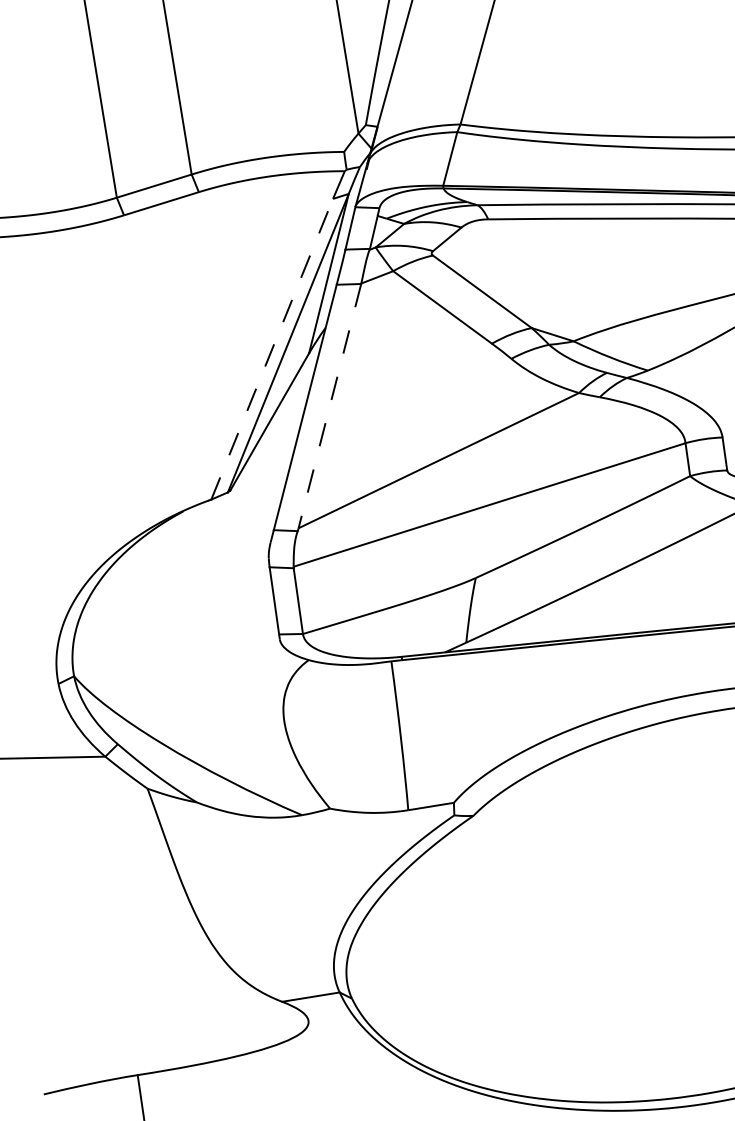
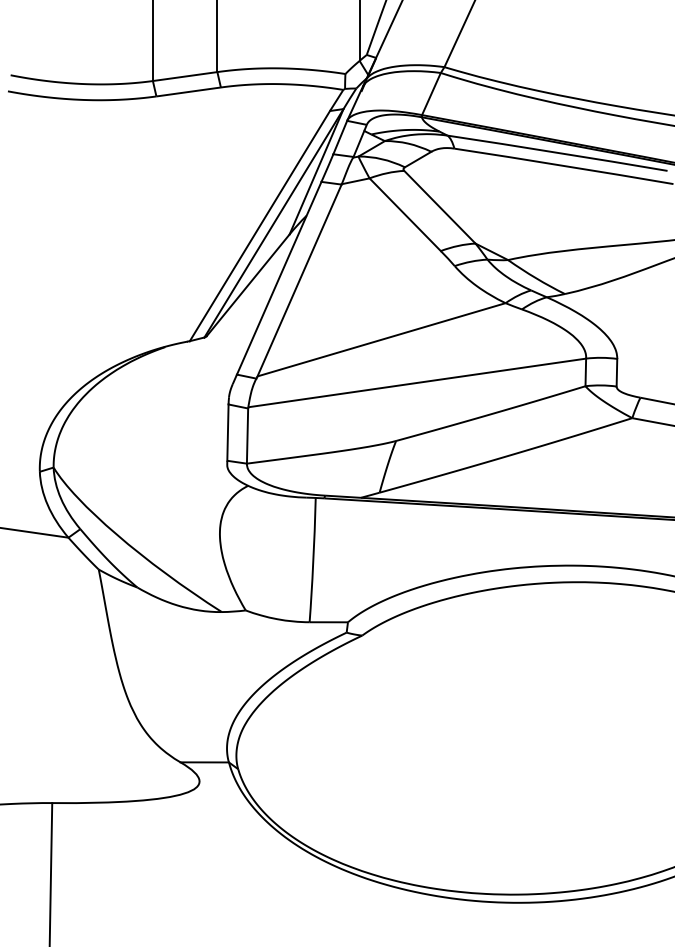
line: (271, 349) -> (259, 226), dashed -> solid
line: (329, 406) -> (299, 280), dashed -> solid

